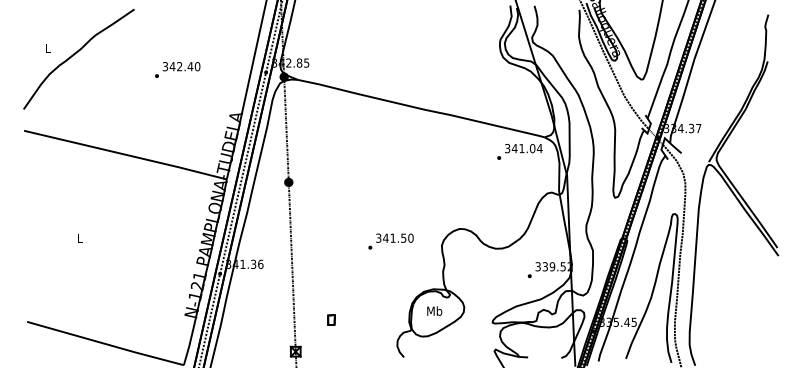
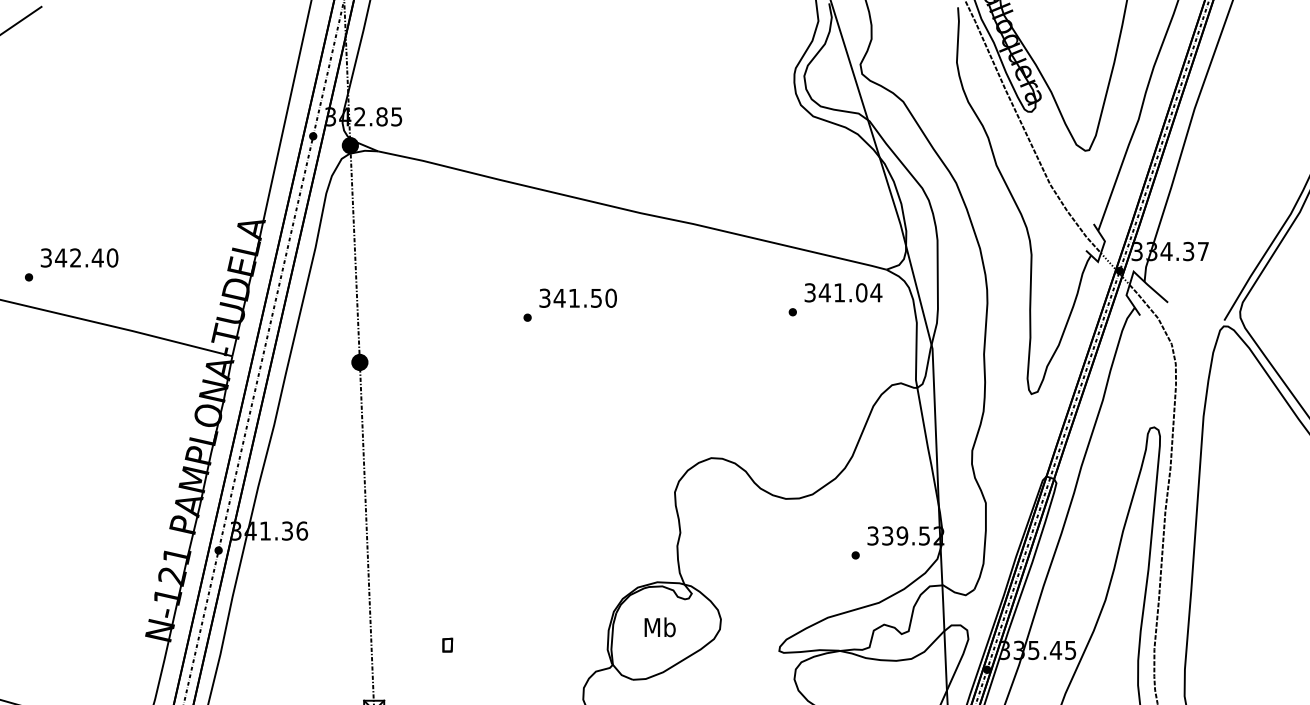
text: (177, 69) -> (71, 263), moved
text: (390, 241) -> (569, 304), moved
part: (331, 319) -> (447, 644), size x0.62

